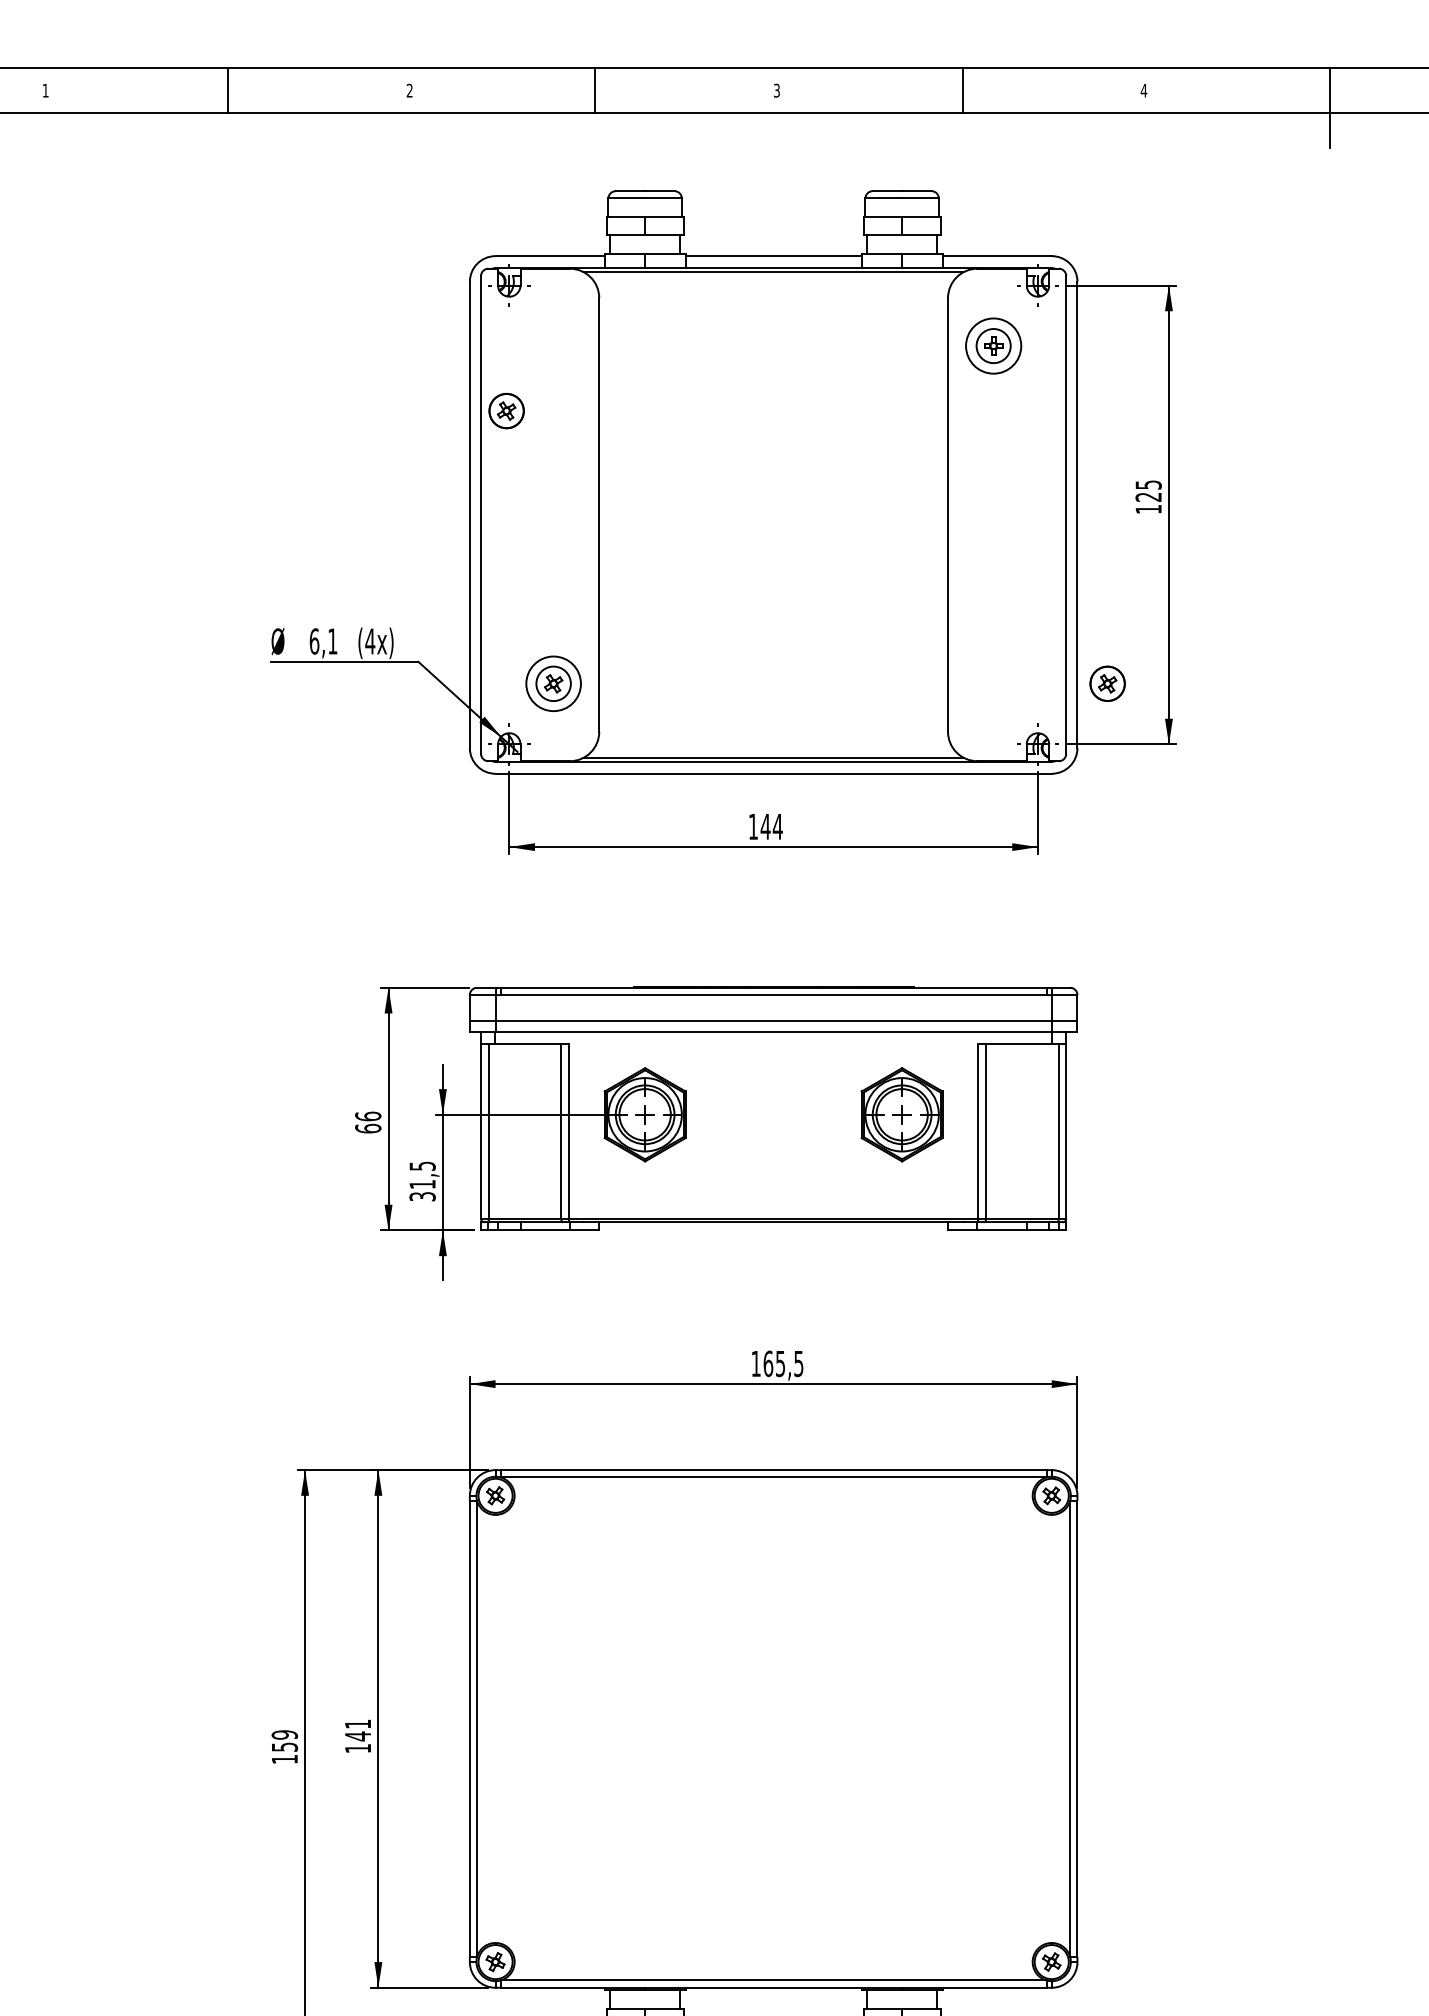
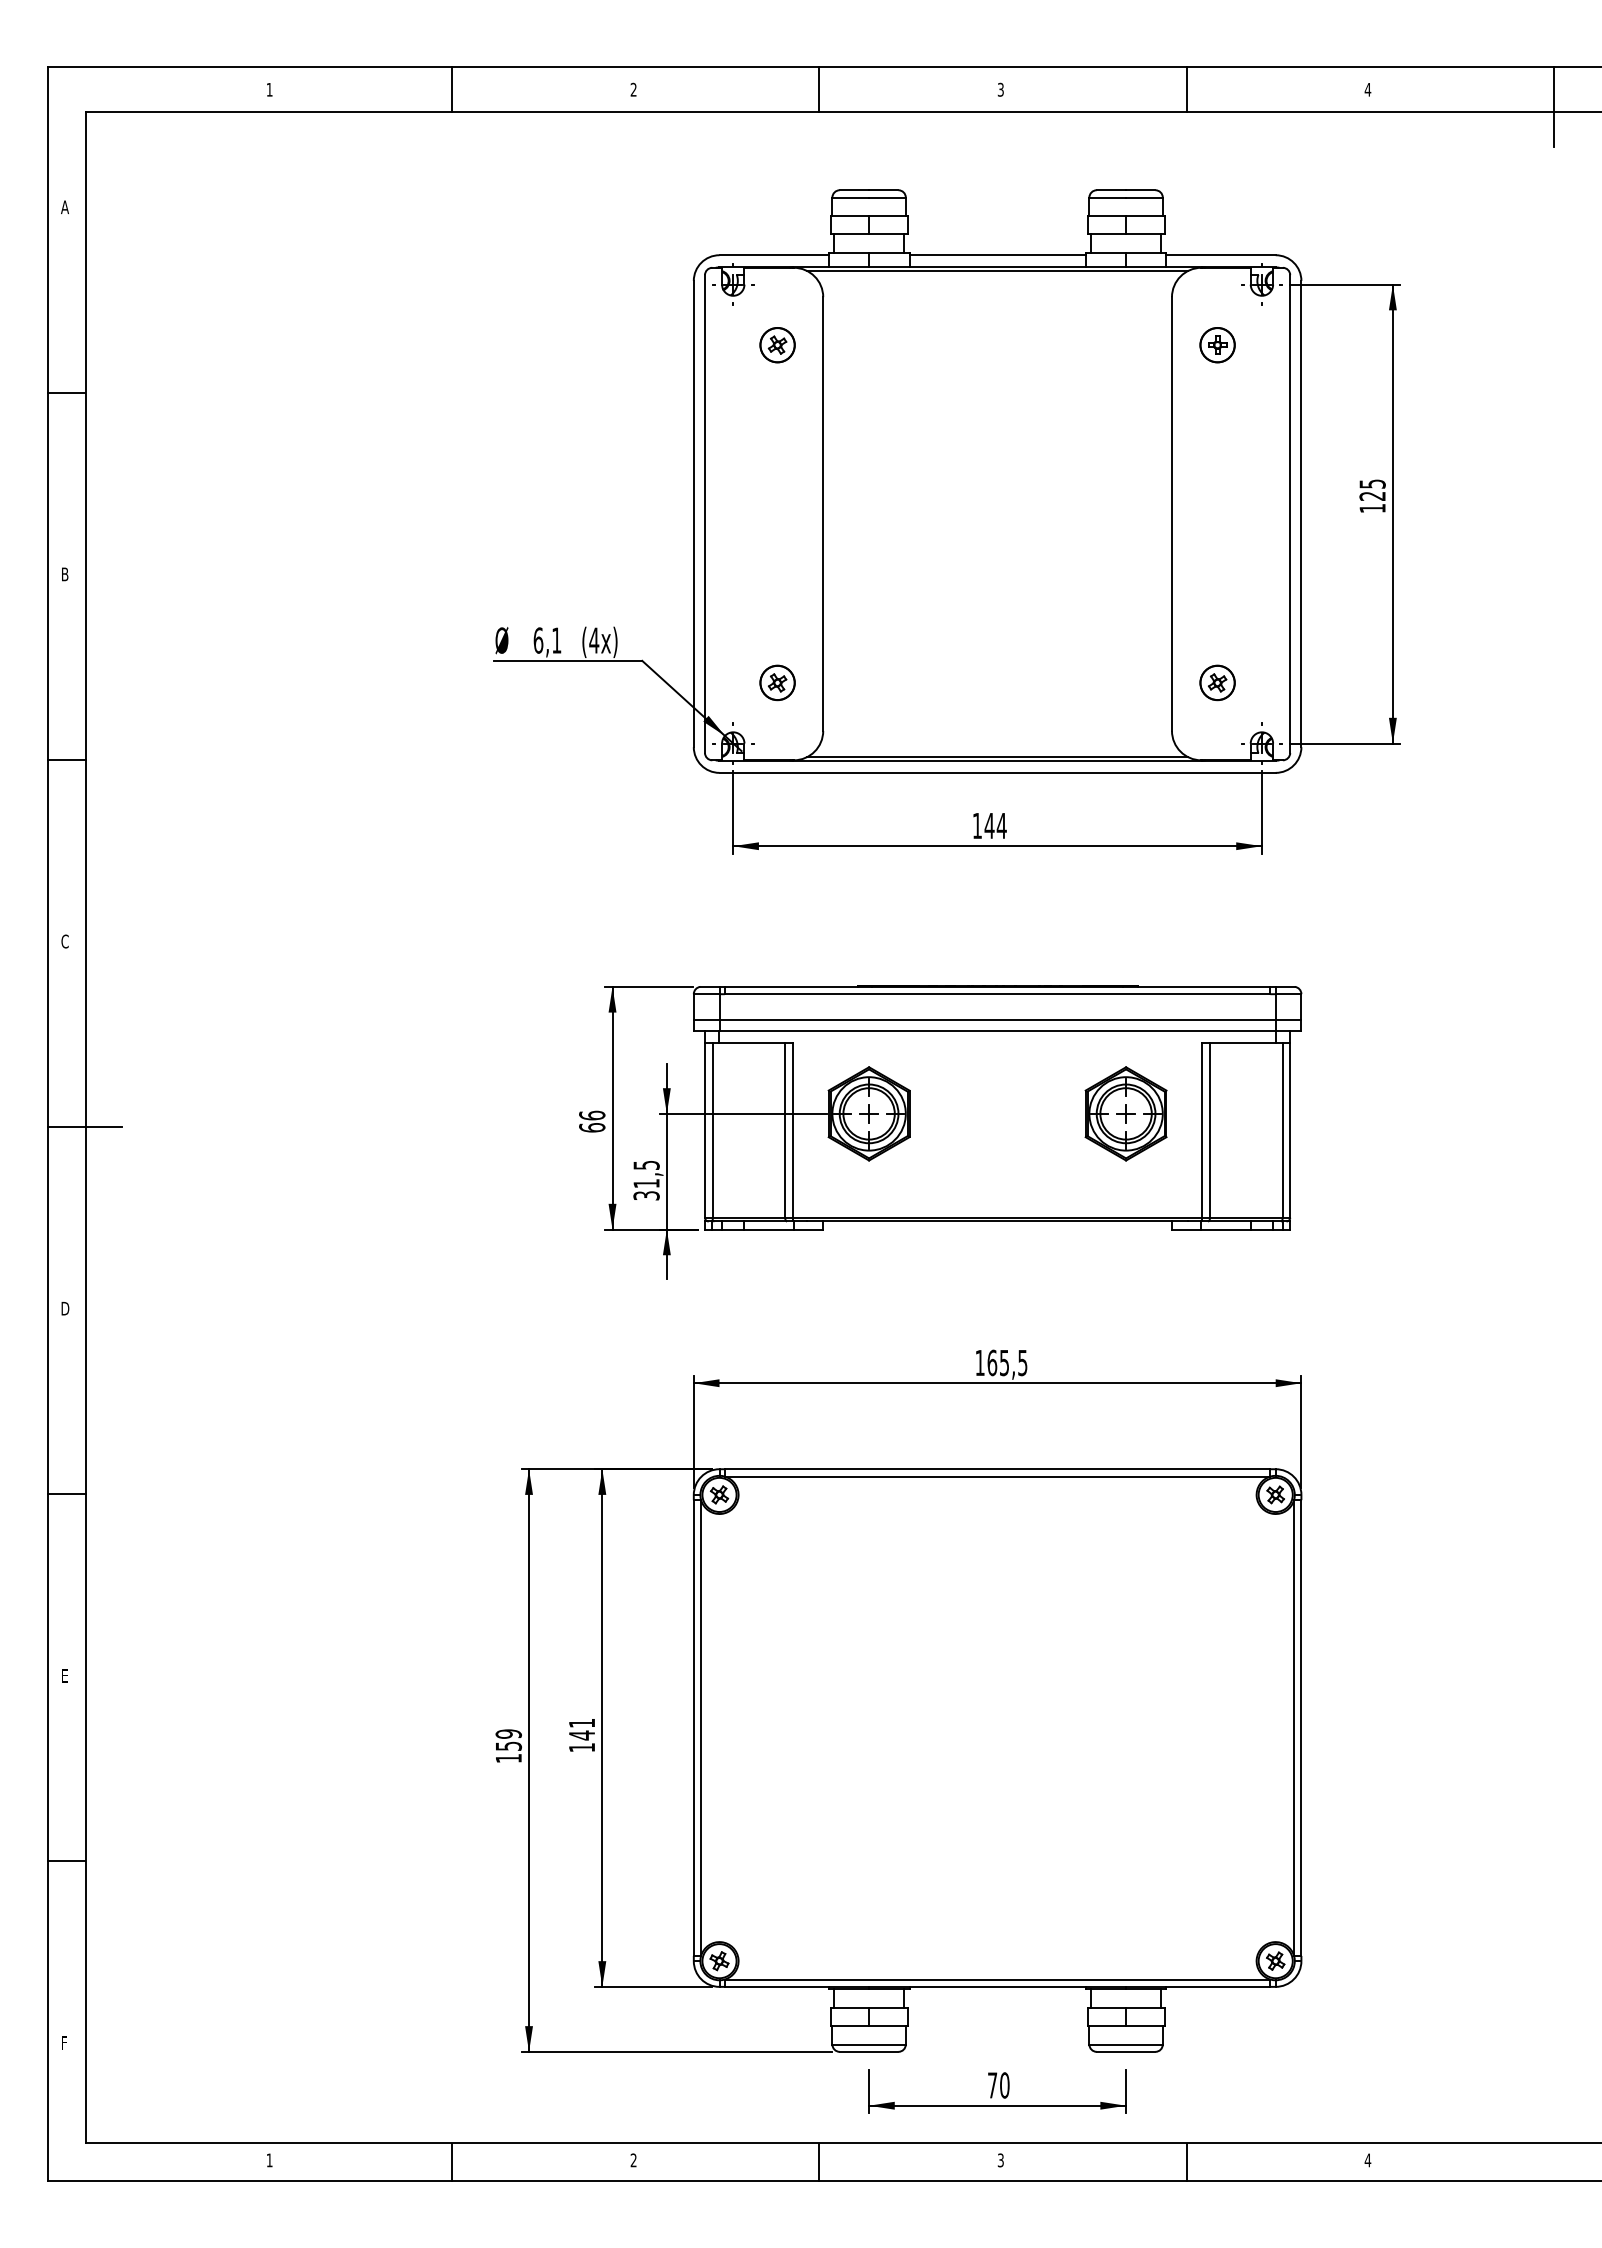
circle: (993, 345) -> (1217, 344), size x0.62
part: (506, 411) -> (777, 345), moved
circle: (553, 683) -> (777, 682), size x0.62
part: (1107, 683) -> (1217, 682), moved

